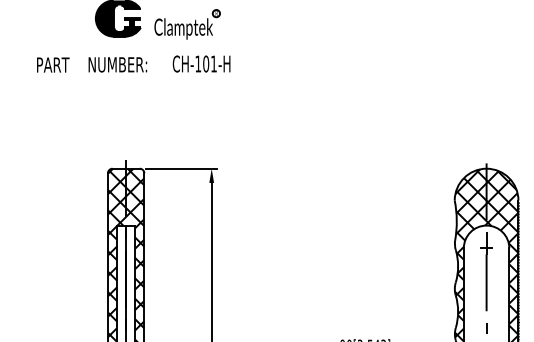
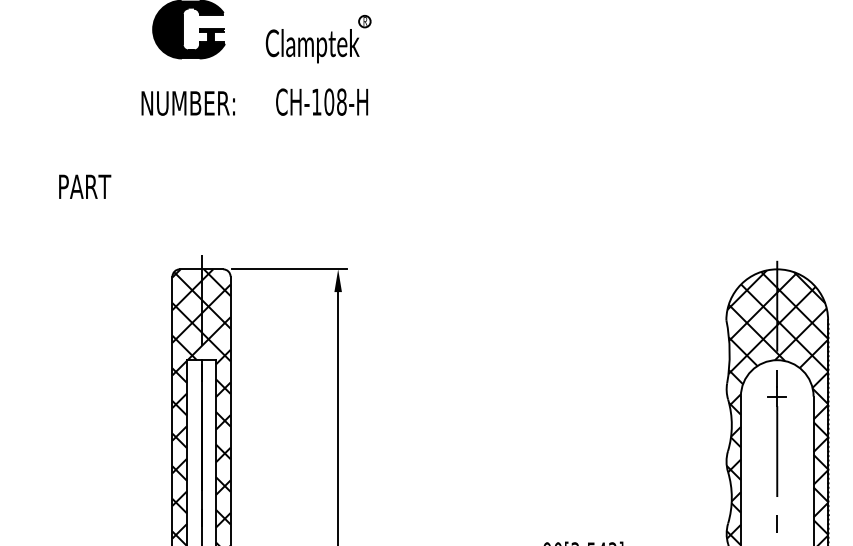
part: (187, 24) -> (318, 38), moved
text: (213, 63) -> (341, 101), CH-101-H -> CH-108-H
text: (53, 64) -> (85, 185), moved

